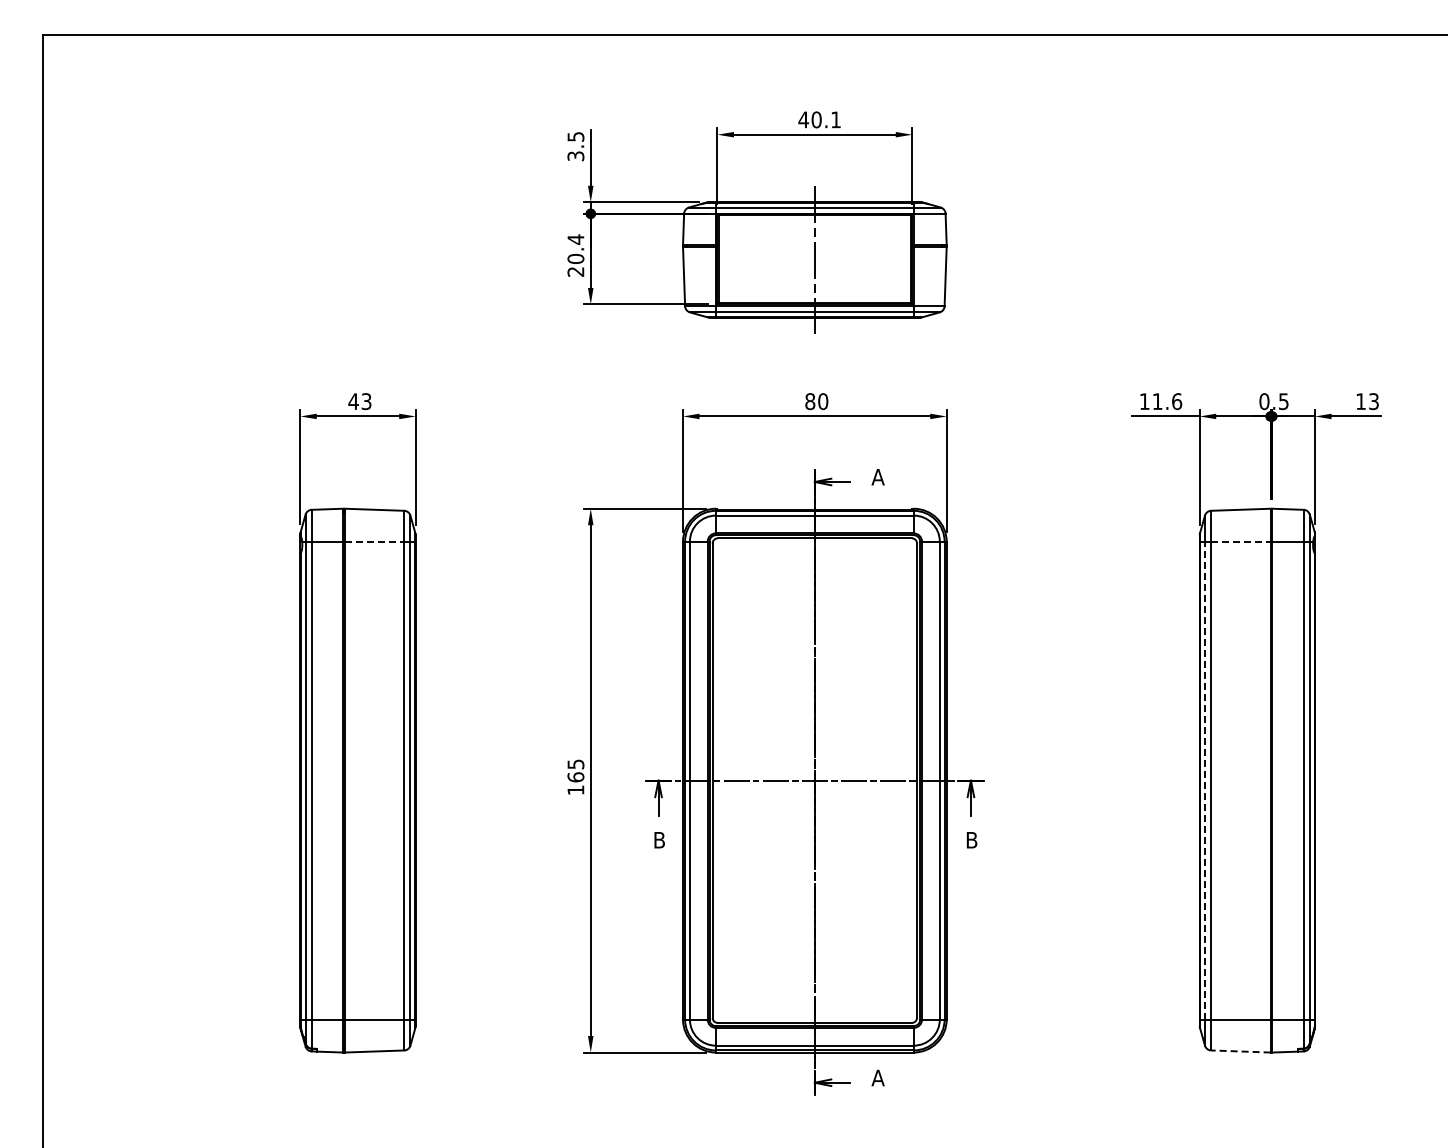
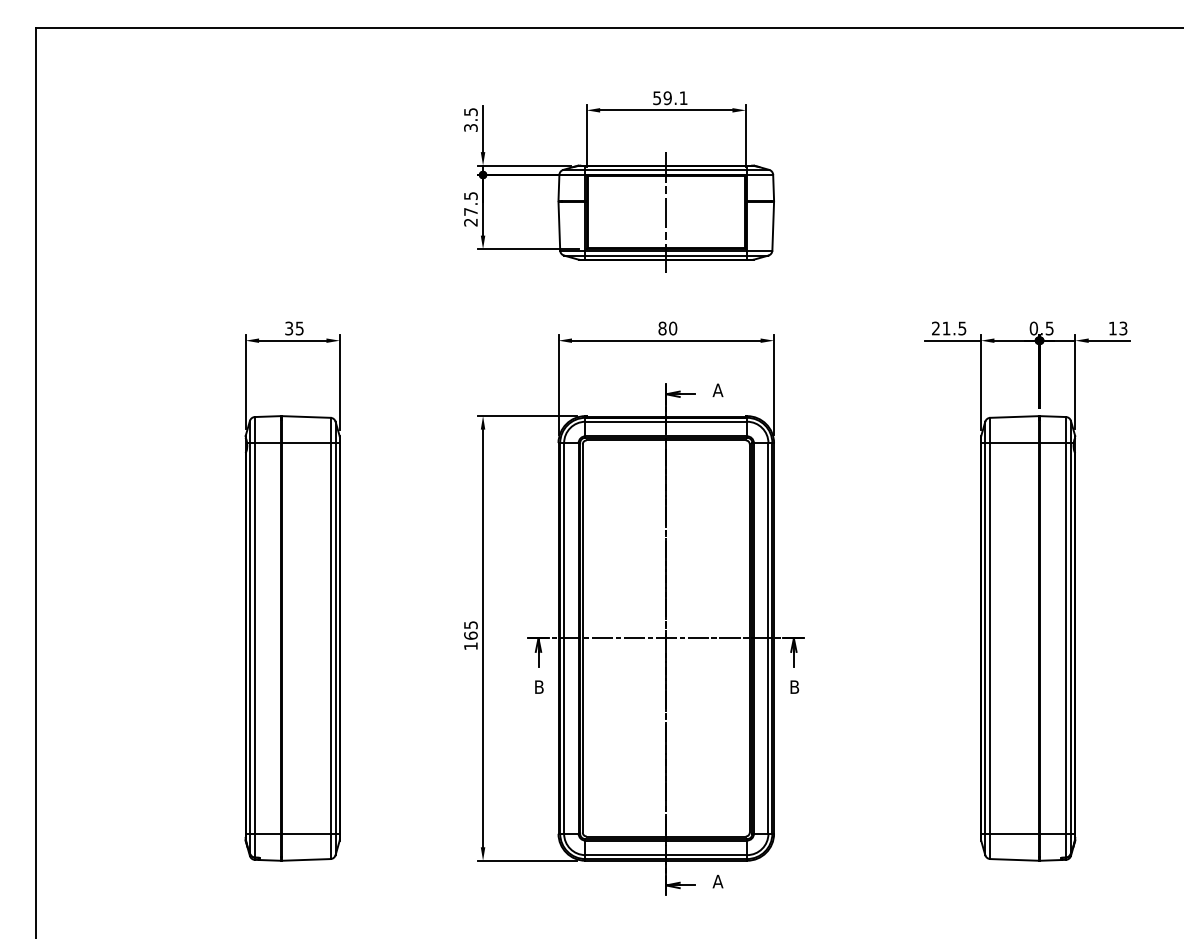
text: (809, 119) -> (661, 97), 40.1 -> 59.1
text: (575, 248) -> (470, 203), 20.4 -> 27.5
text: (359, 401) -> (293, 328), 43 -> 35
text: (1160, 401) -> (948, 328), 11.6 -> 21.5
line: (374, 541) -> (306, 442), dashed -> solid
line: (1240, 541) -> (1014, 442), dashed -> solid
line: (1205, 780) -> (985, 638), dashed -> solid
line: (1240, 1051) -> (1014, 859), dashed -> solid

